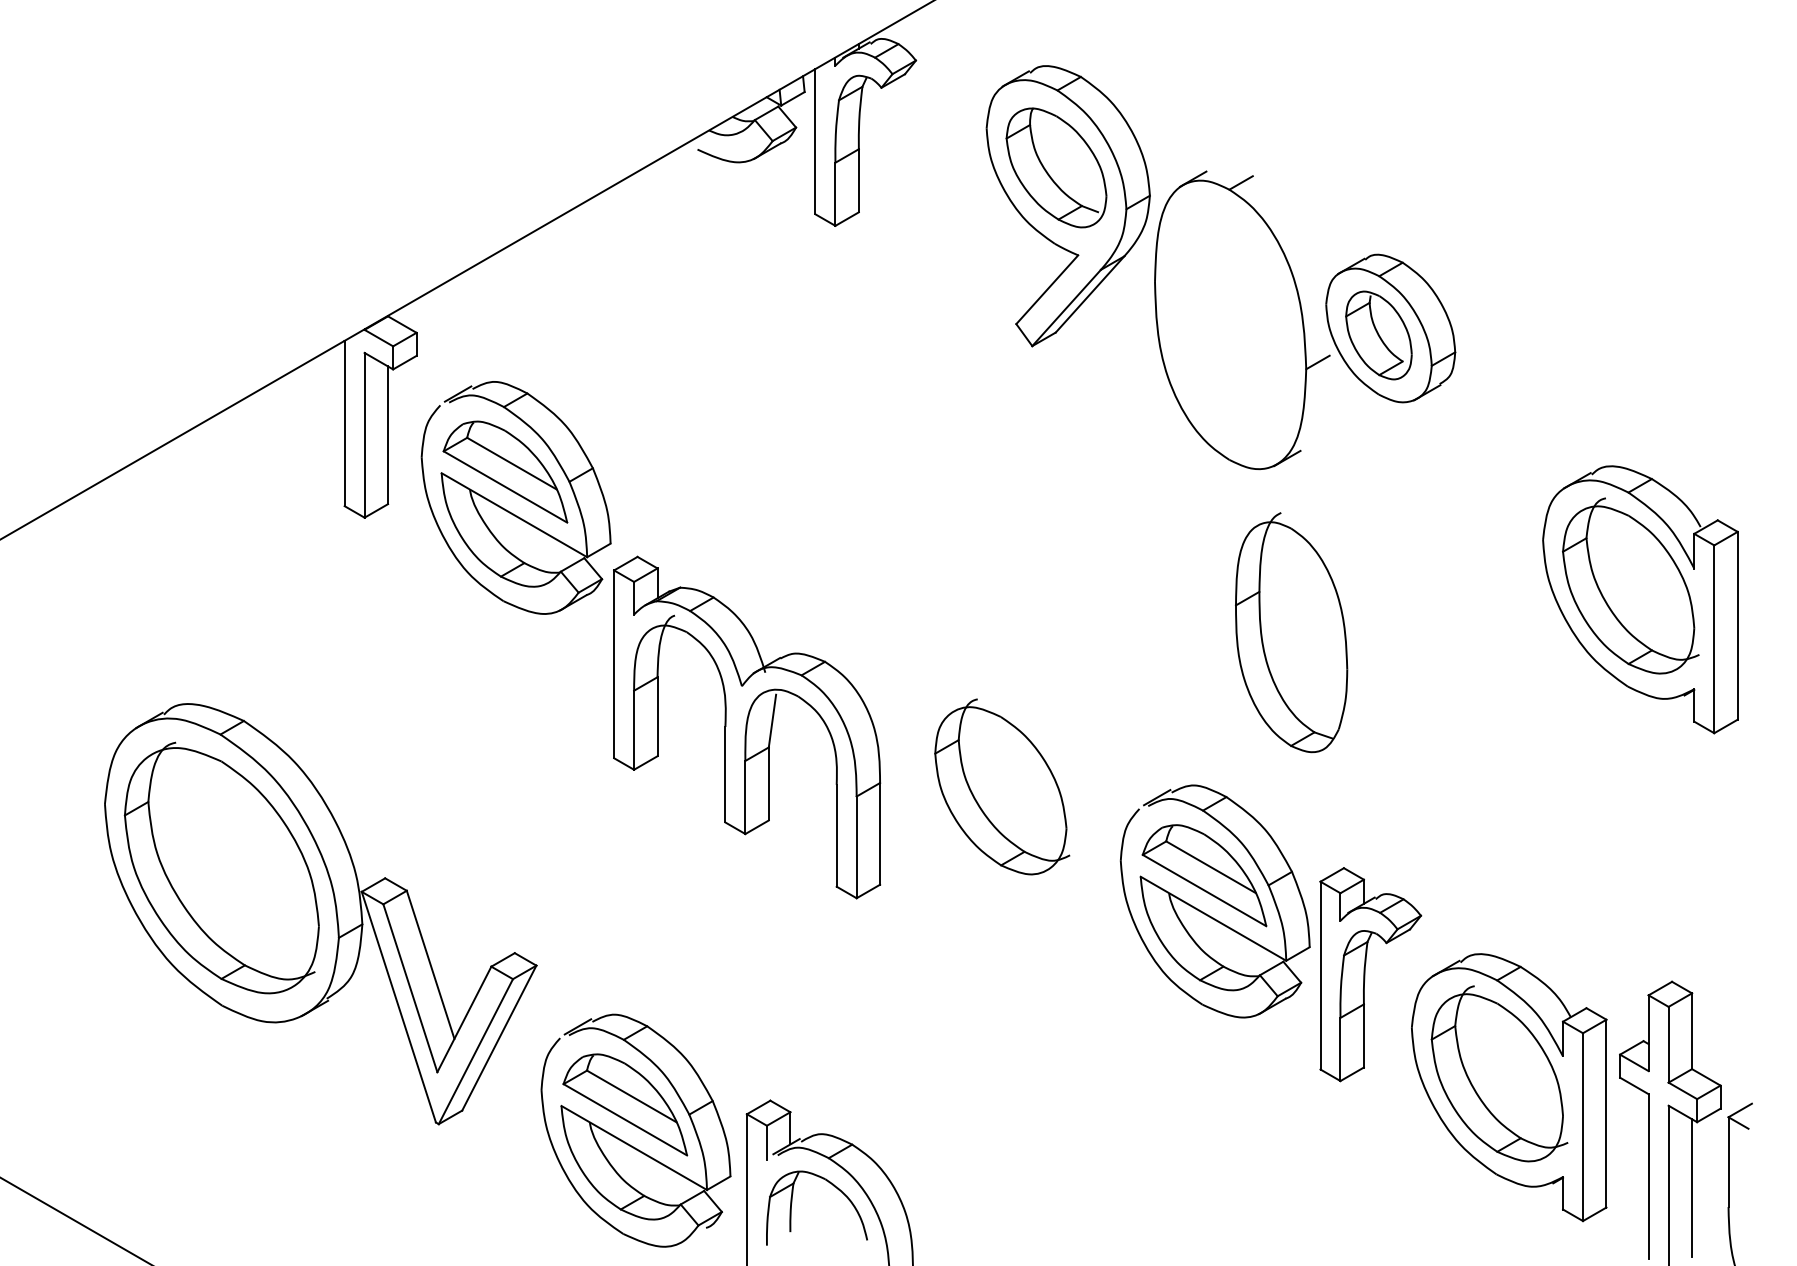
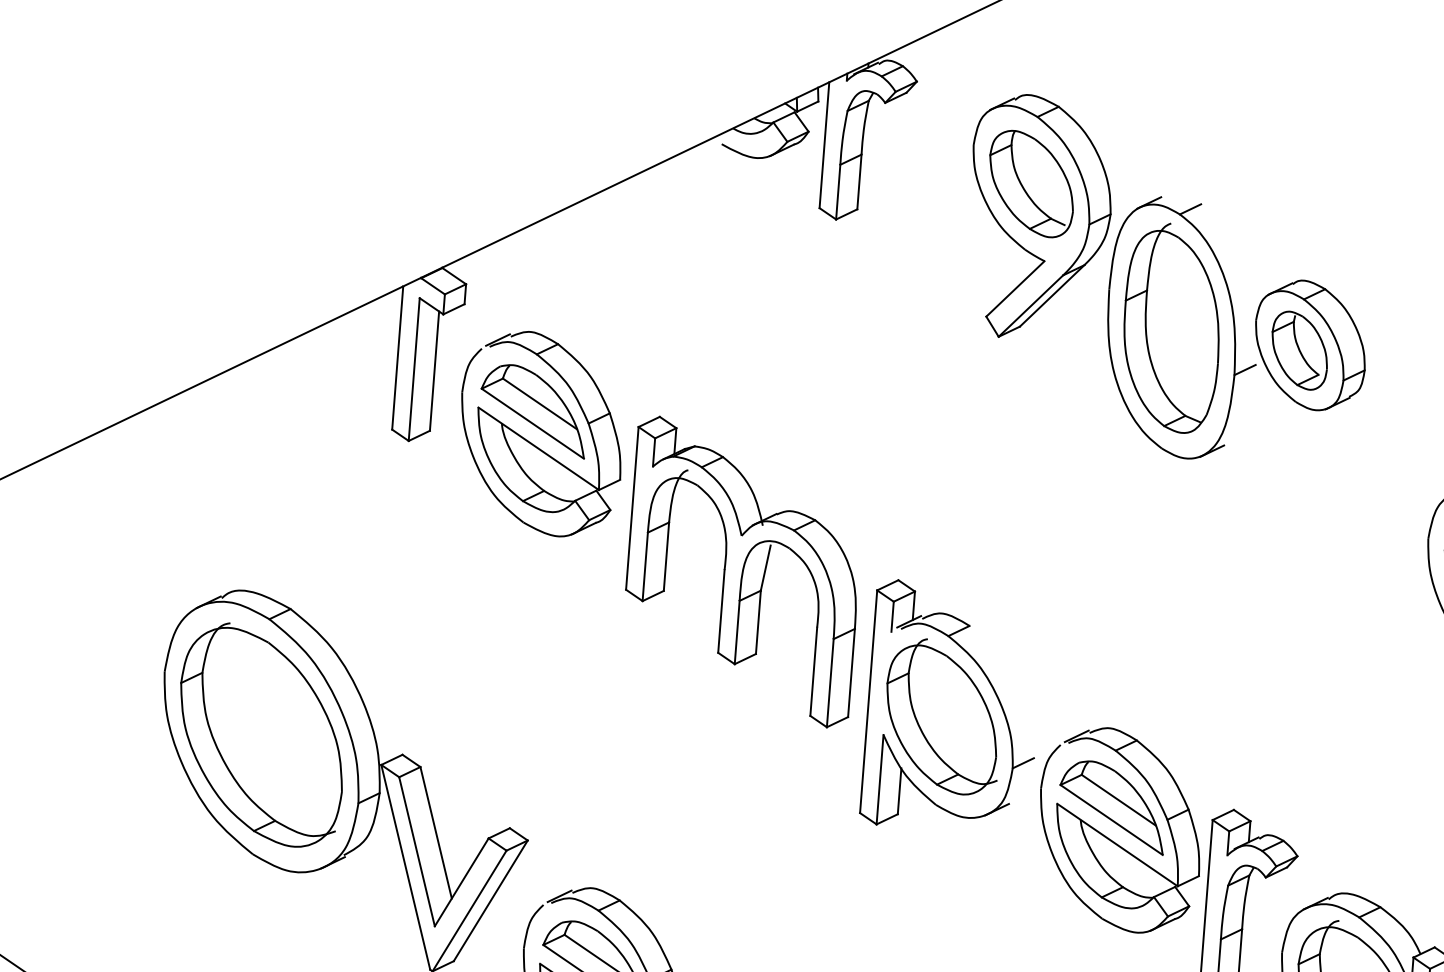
part: (1291, 632) -> (1172, 327), moved
part: (747, 727) -> (743, 572), moved
part: (1012, 775) -> (952, 707), added

